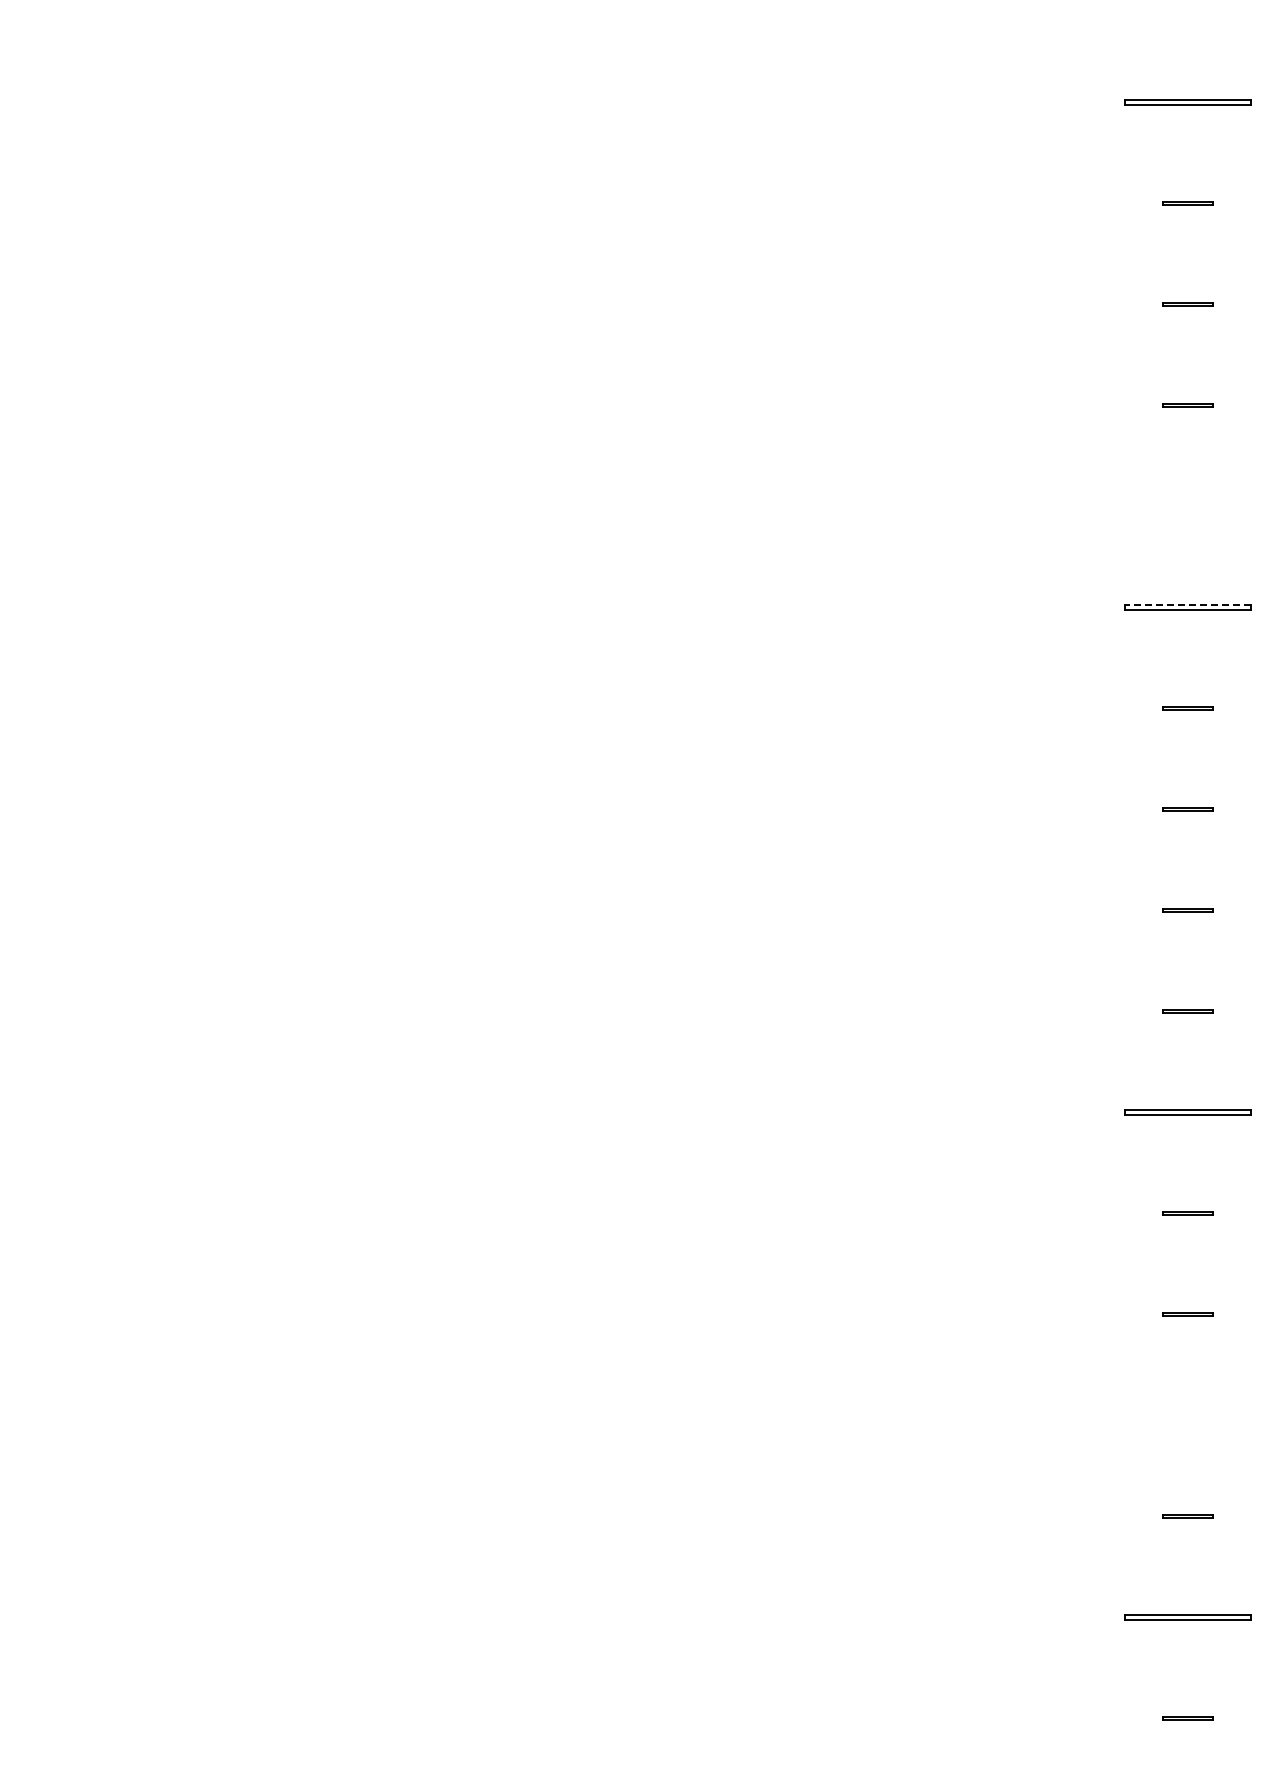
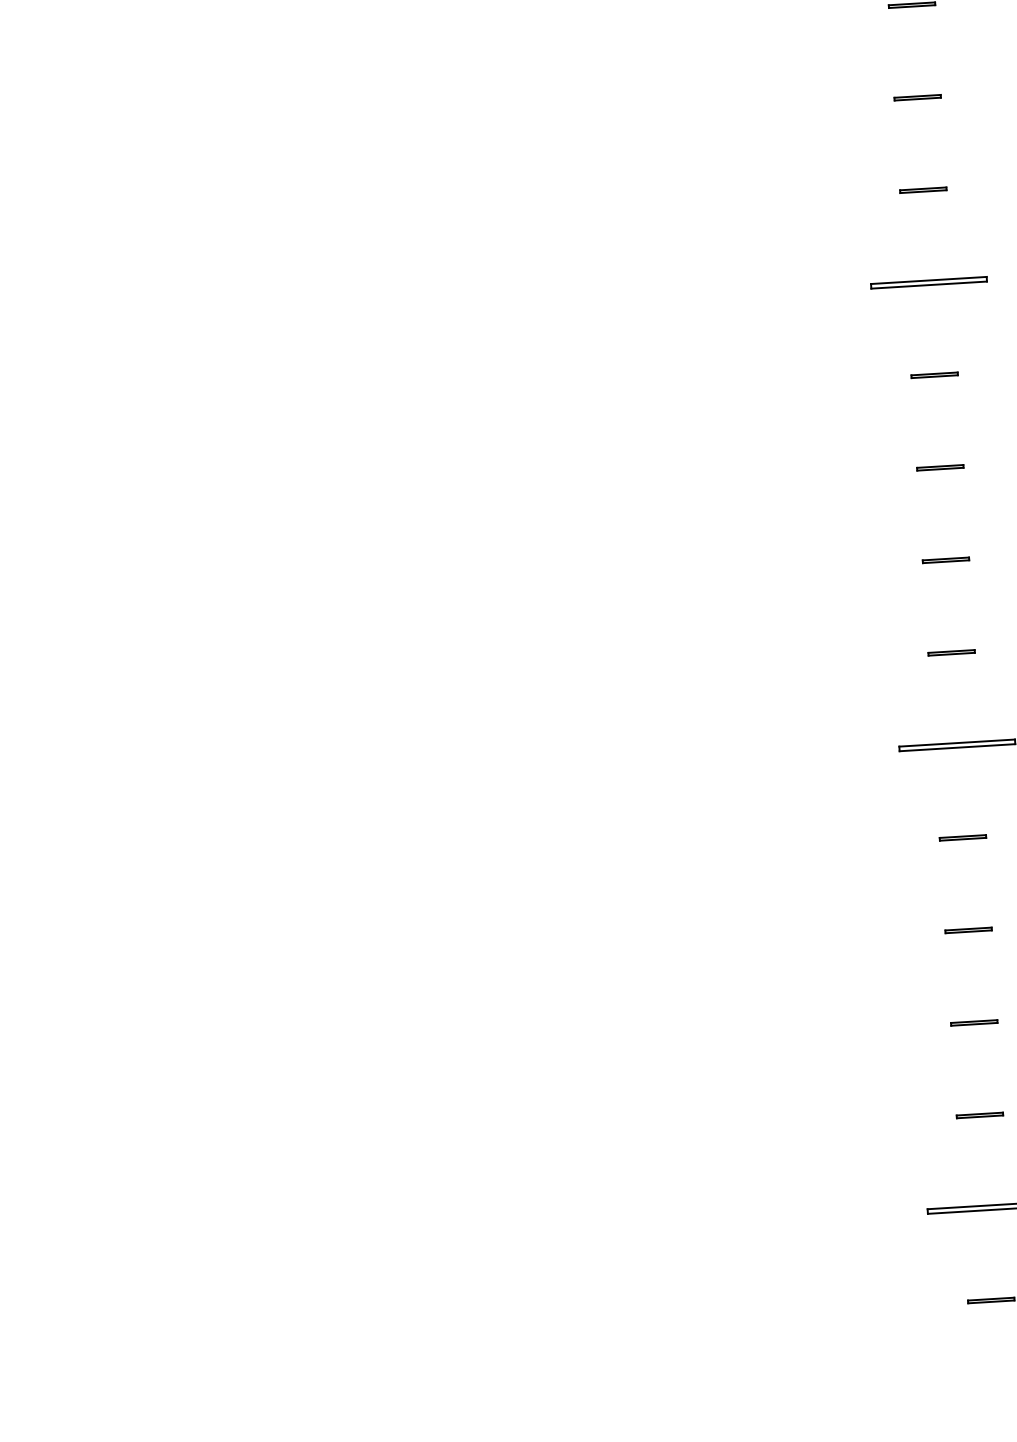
line: (1187, 505) -> (922, 189), added
line: (1187, 604) -> (928, 280), dashed -> solid
line: (1187, 1414) -> (973, 1022), added

